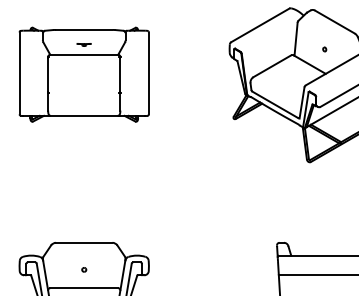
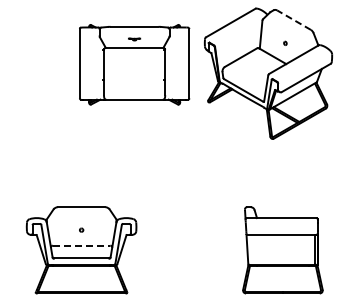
line: (334, 21) -> (293, 19), solid -> dashed
part: (84, 74) -> (134, 64), moved
line: (84, 287) -> (81, 245), solid -> dashed

